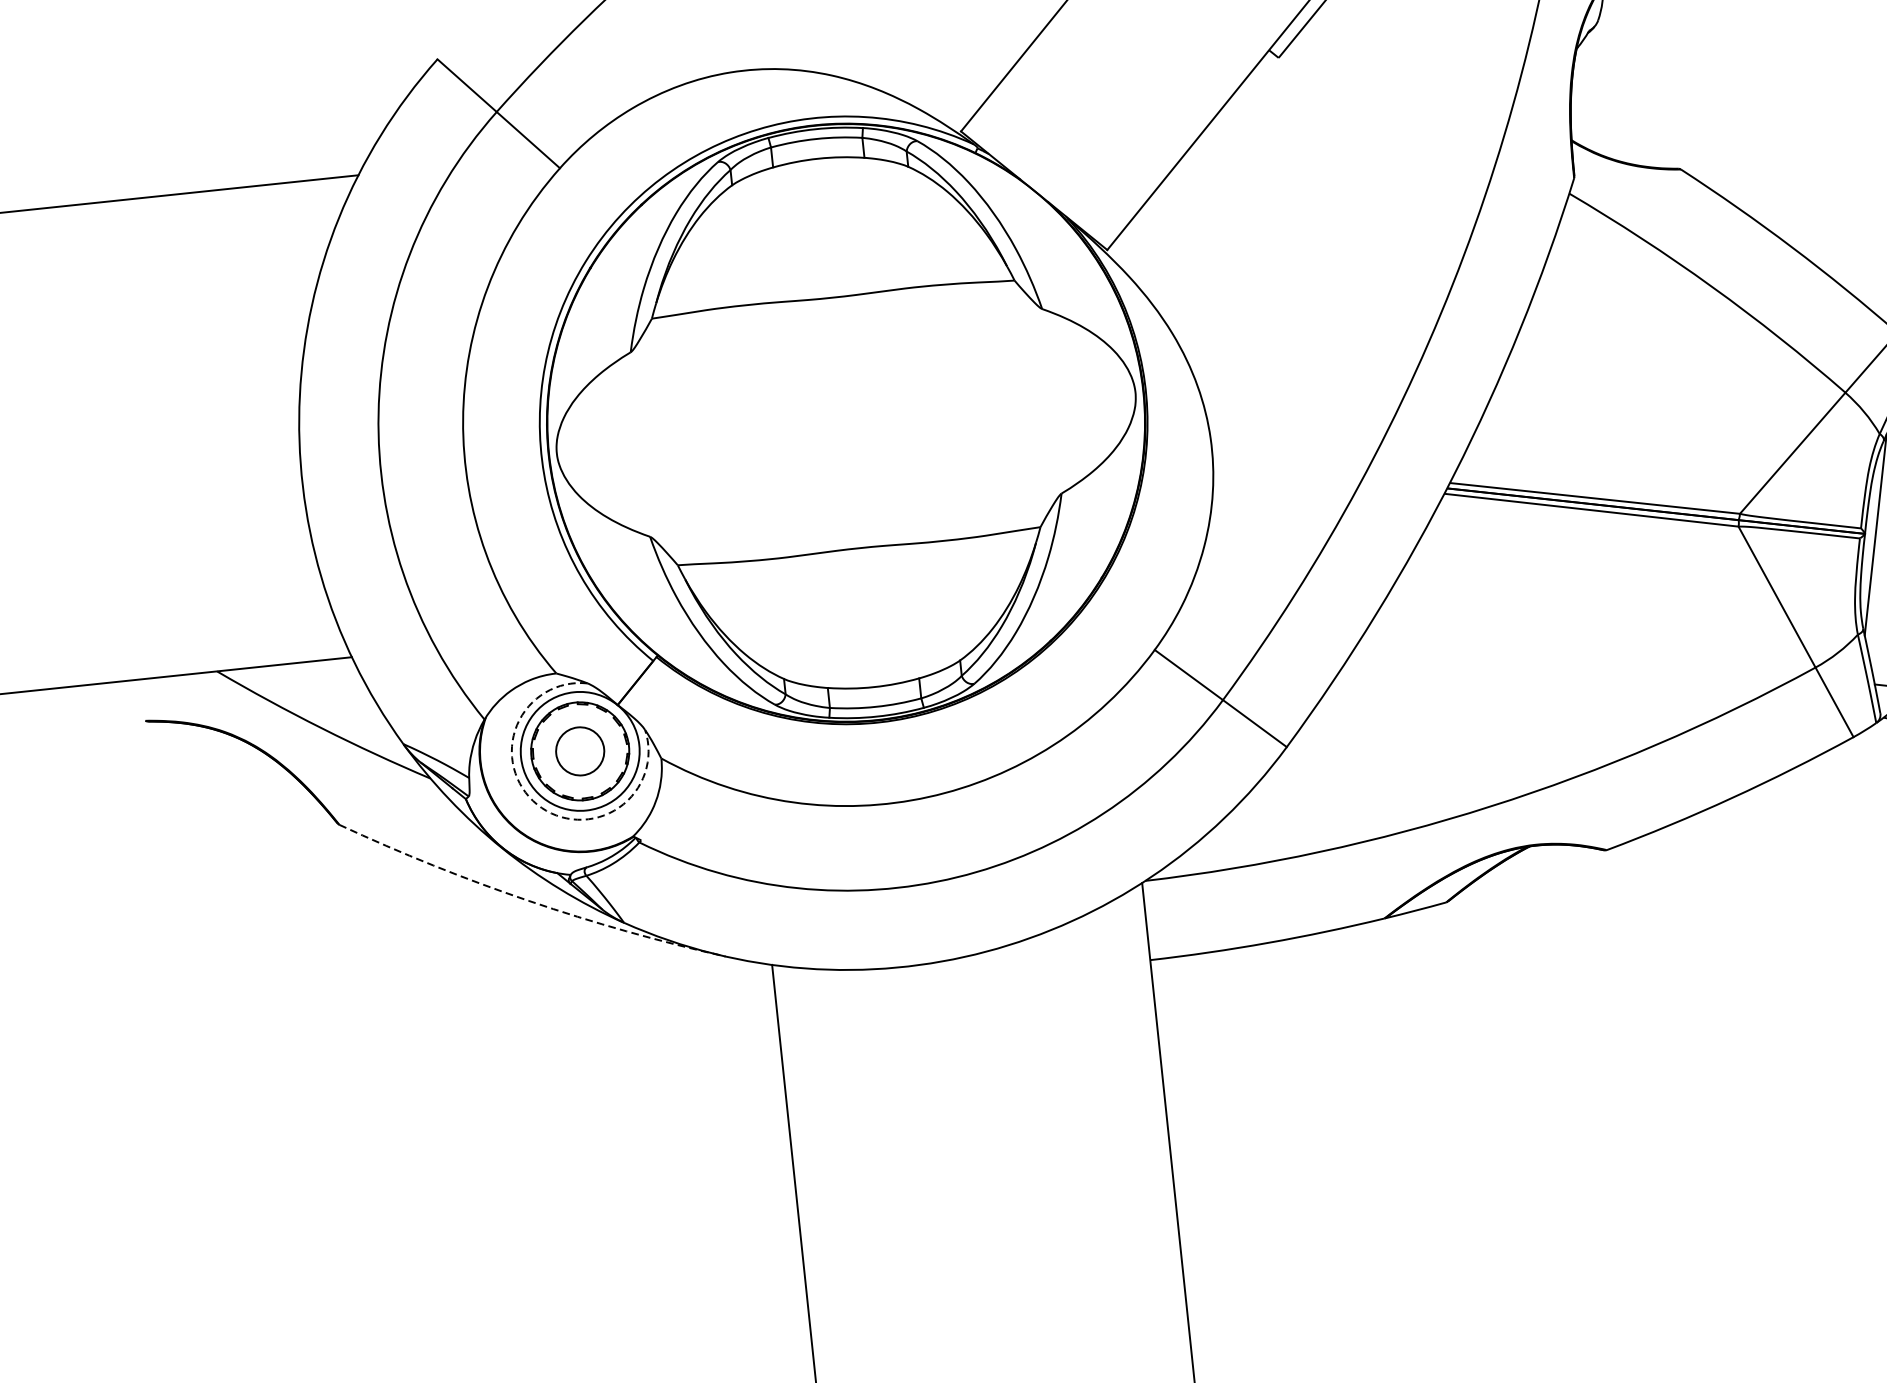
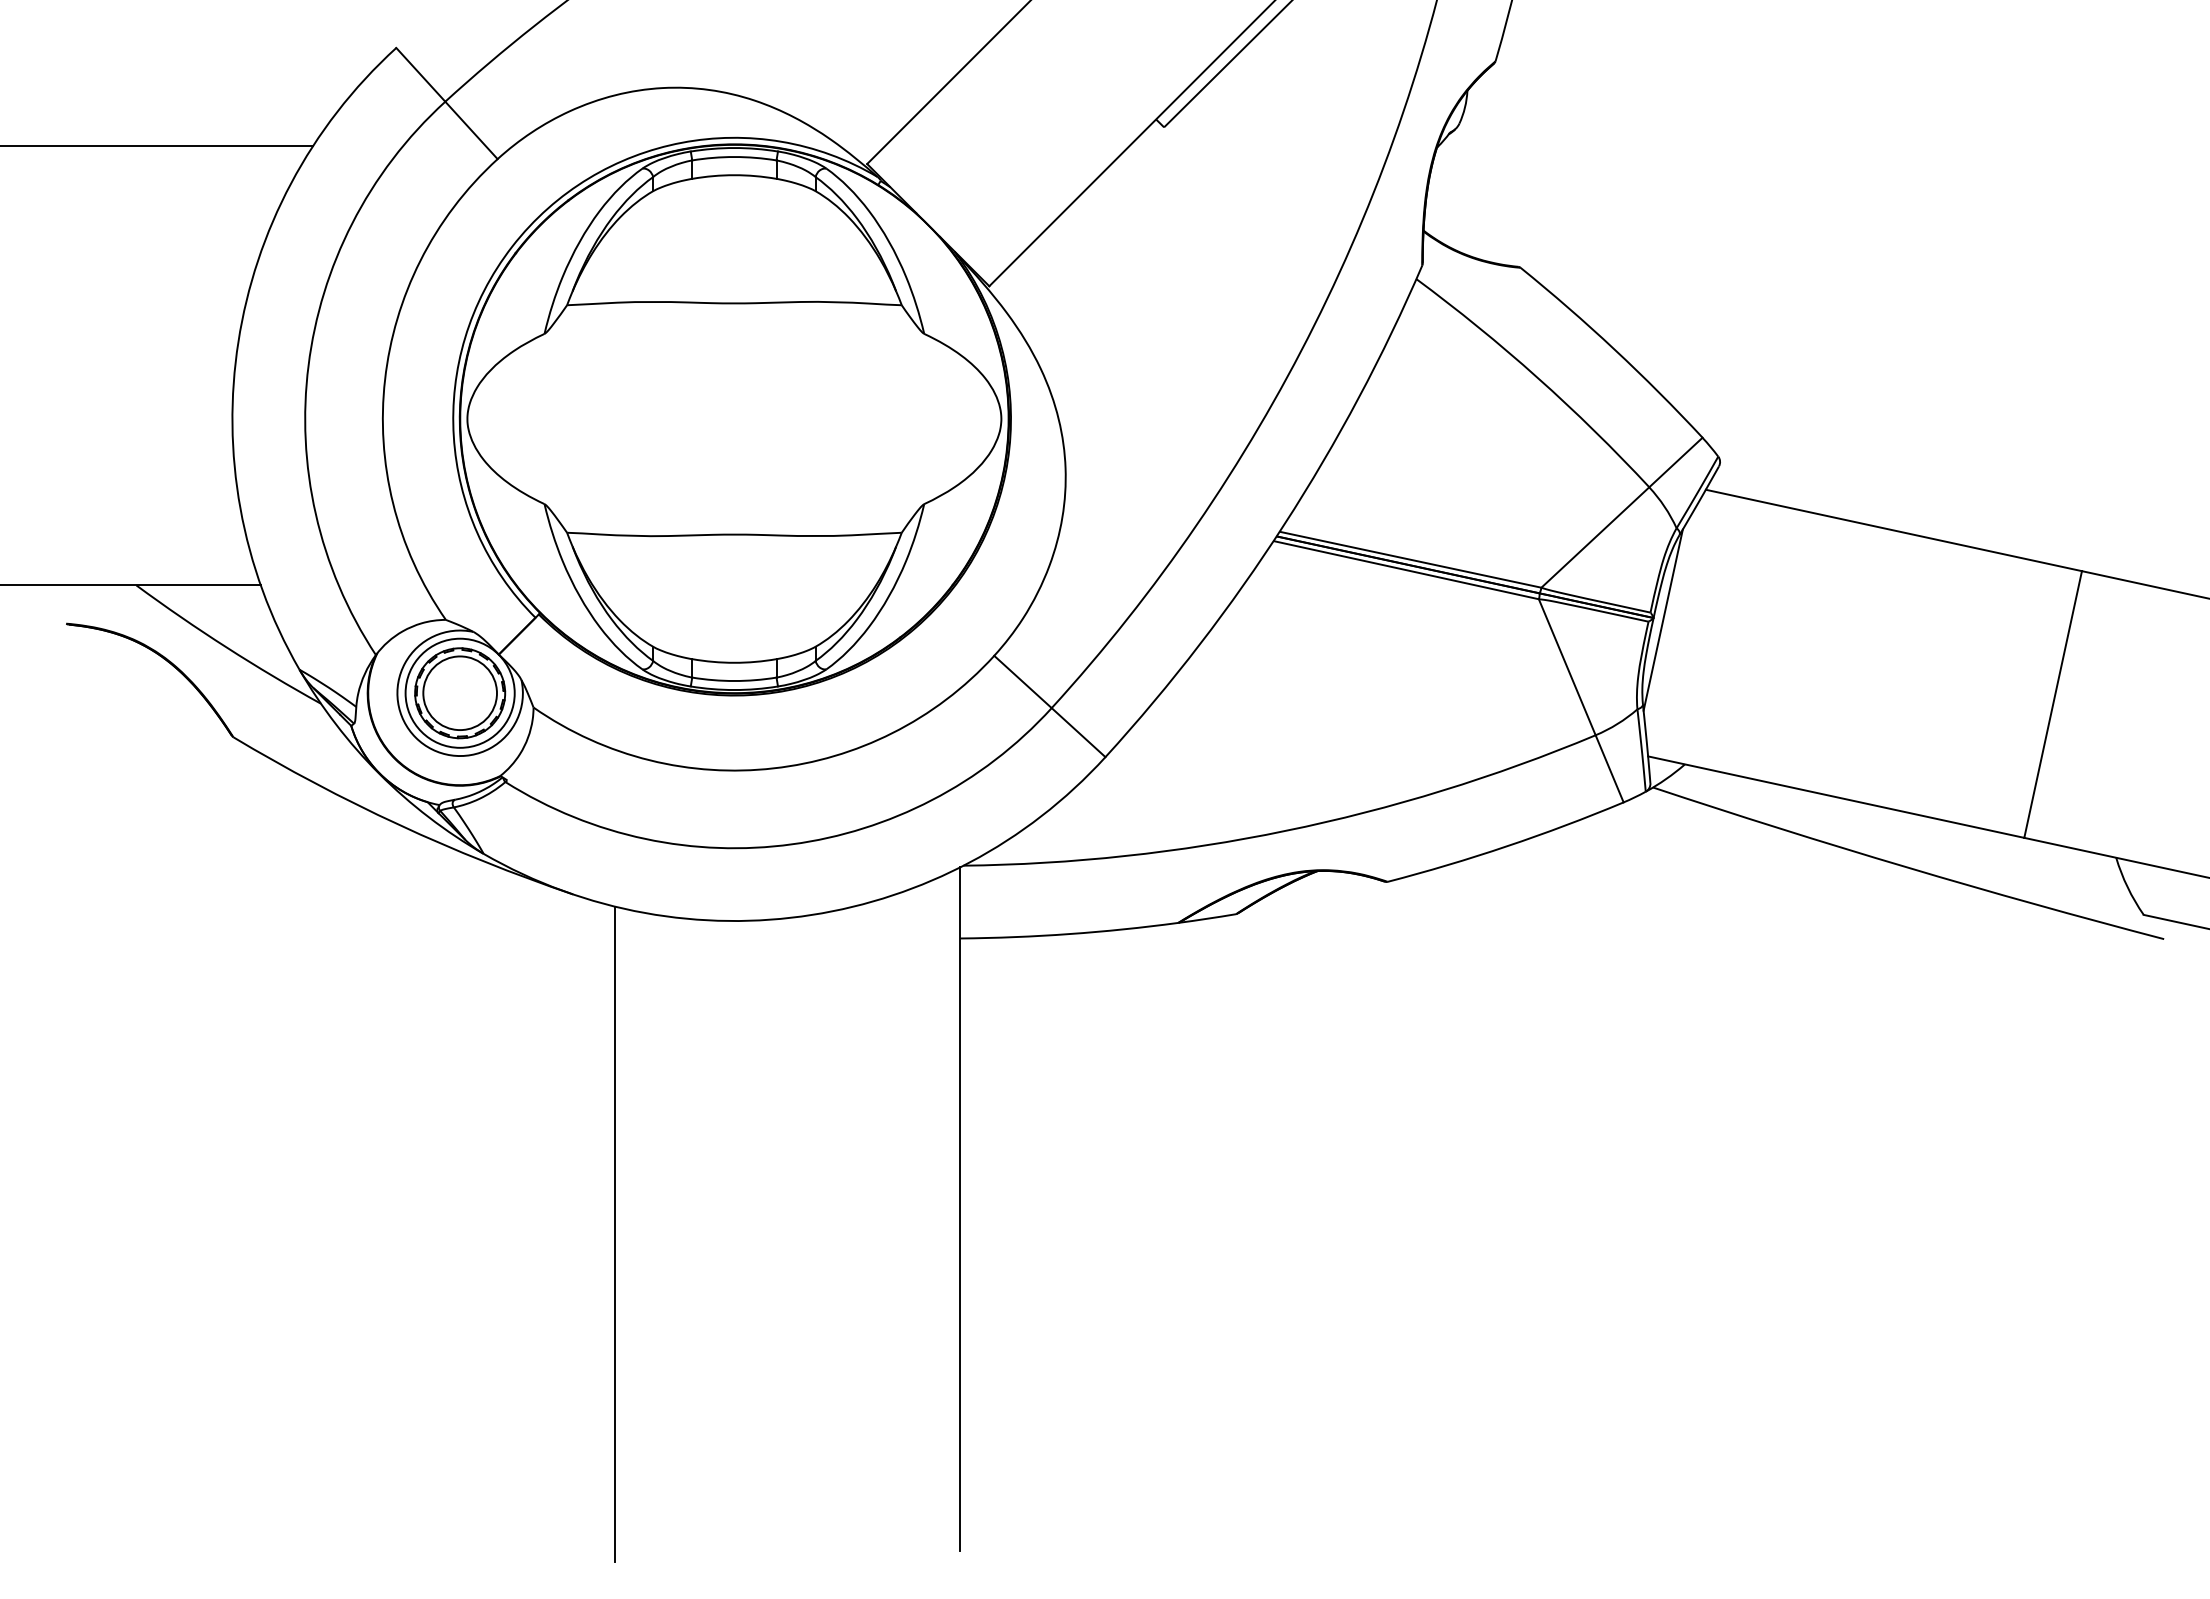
circle: (580, 751) -> (460, 693), size x1.67
arc: (536, 804) -> (415, 737), dashed -> solid
arc: (529, 900) -> (399, 824), dashed -> solid

